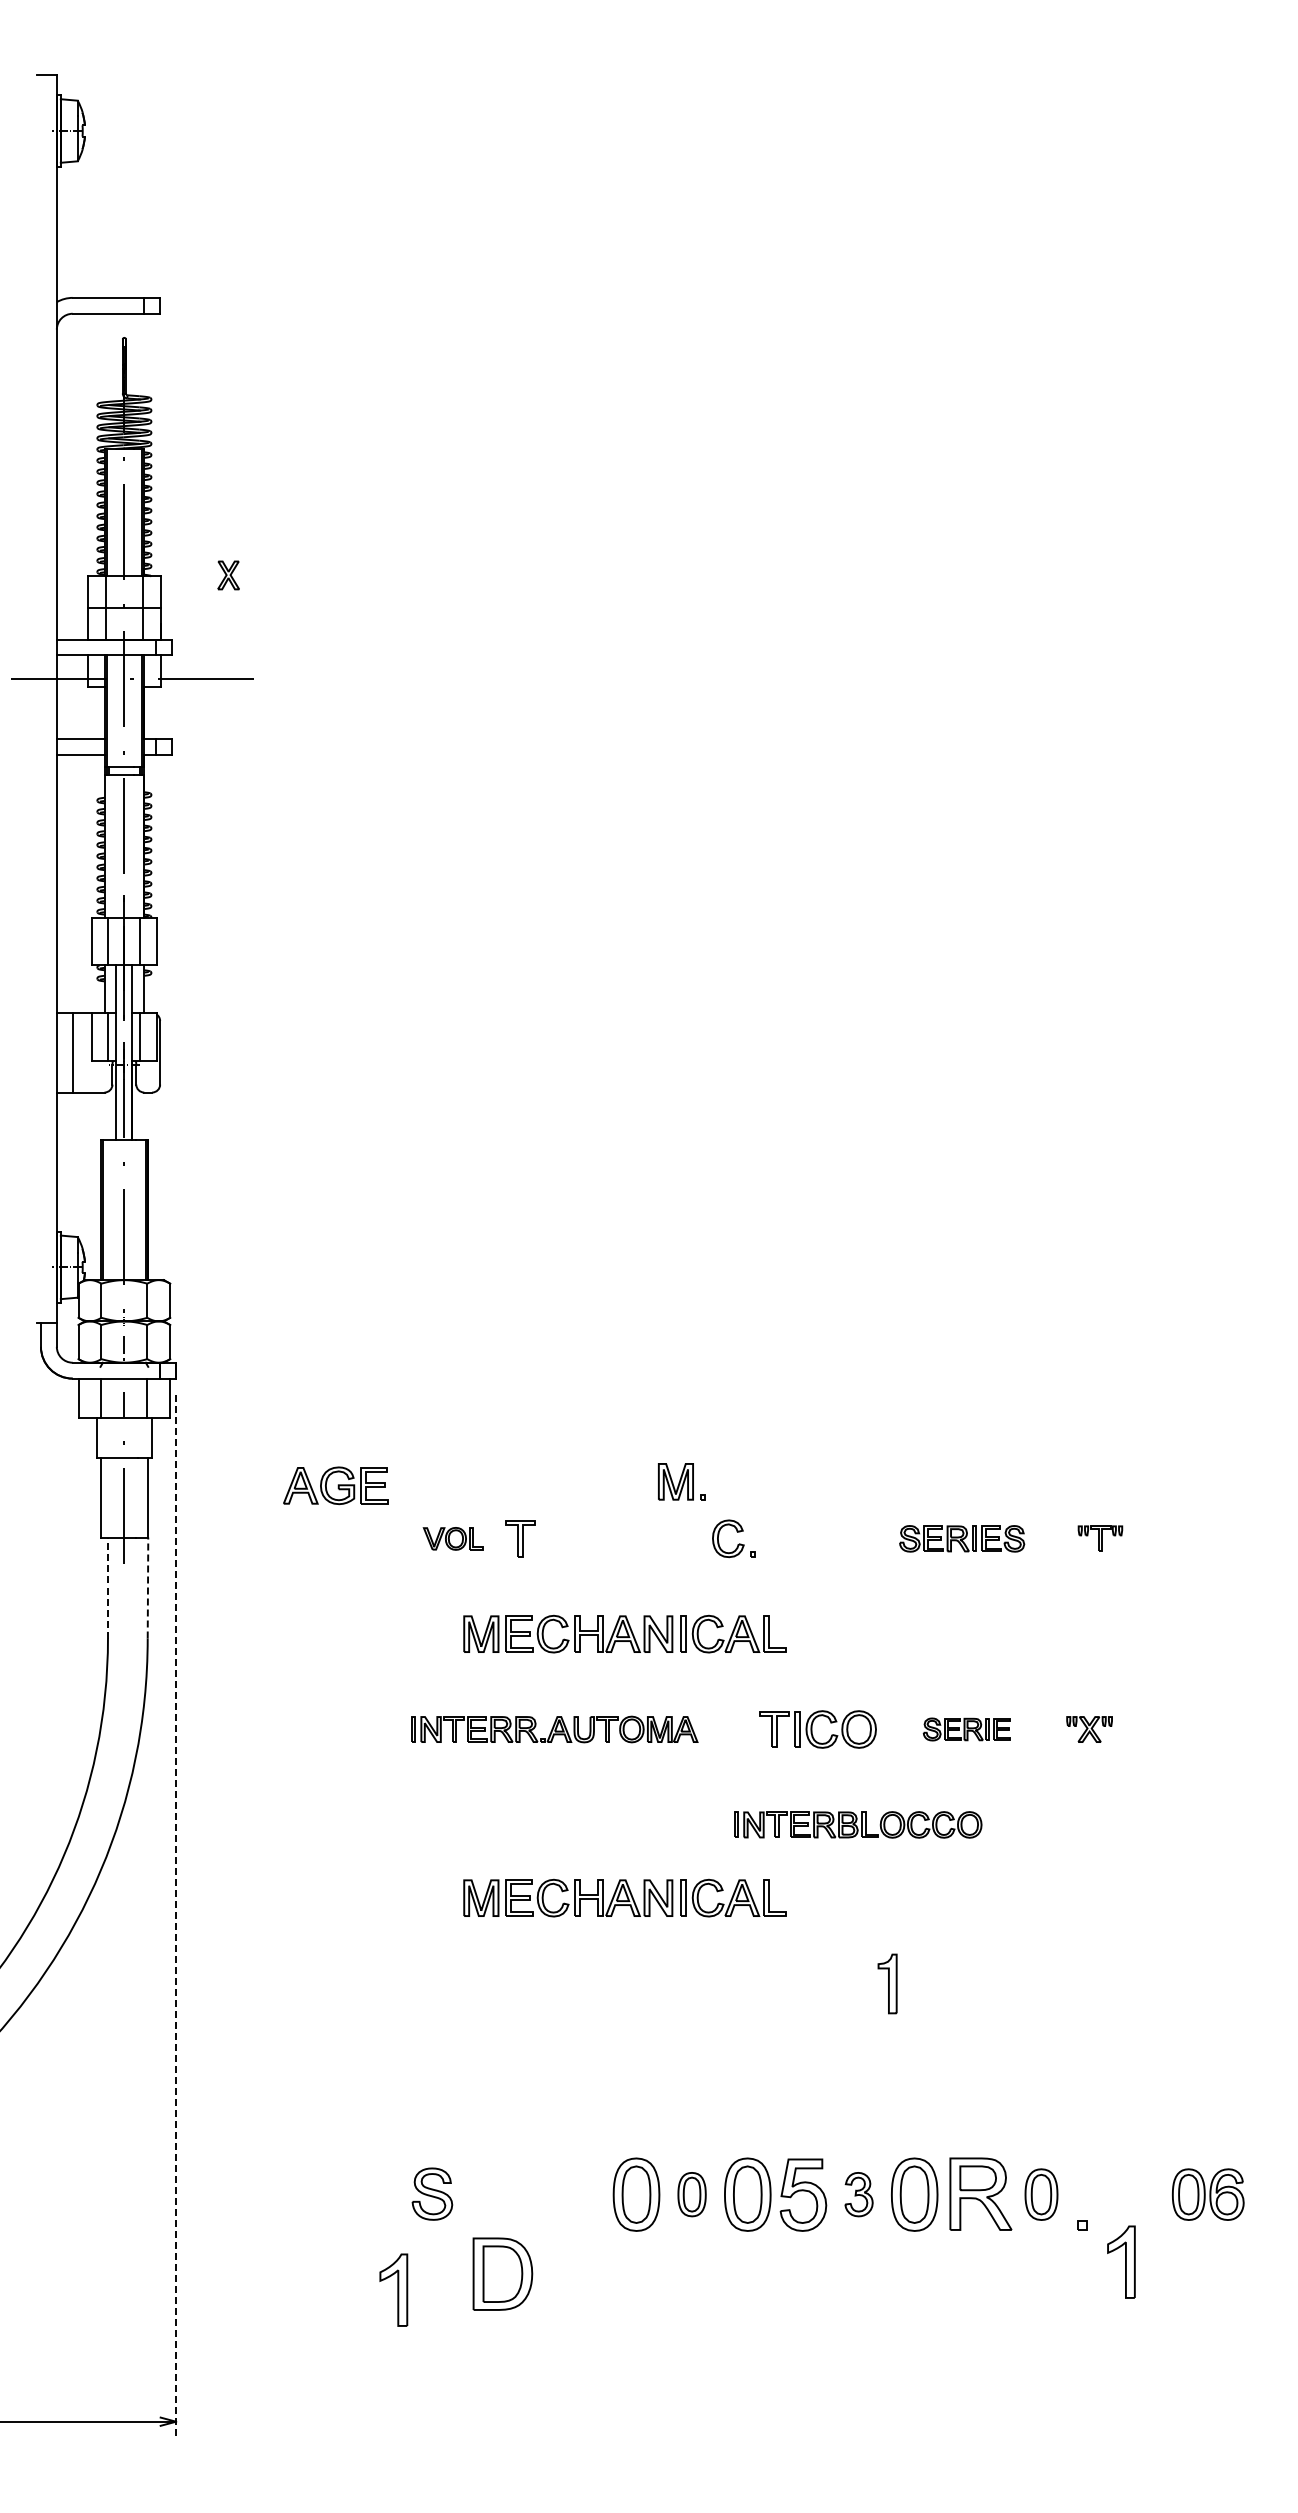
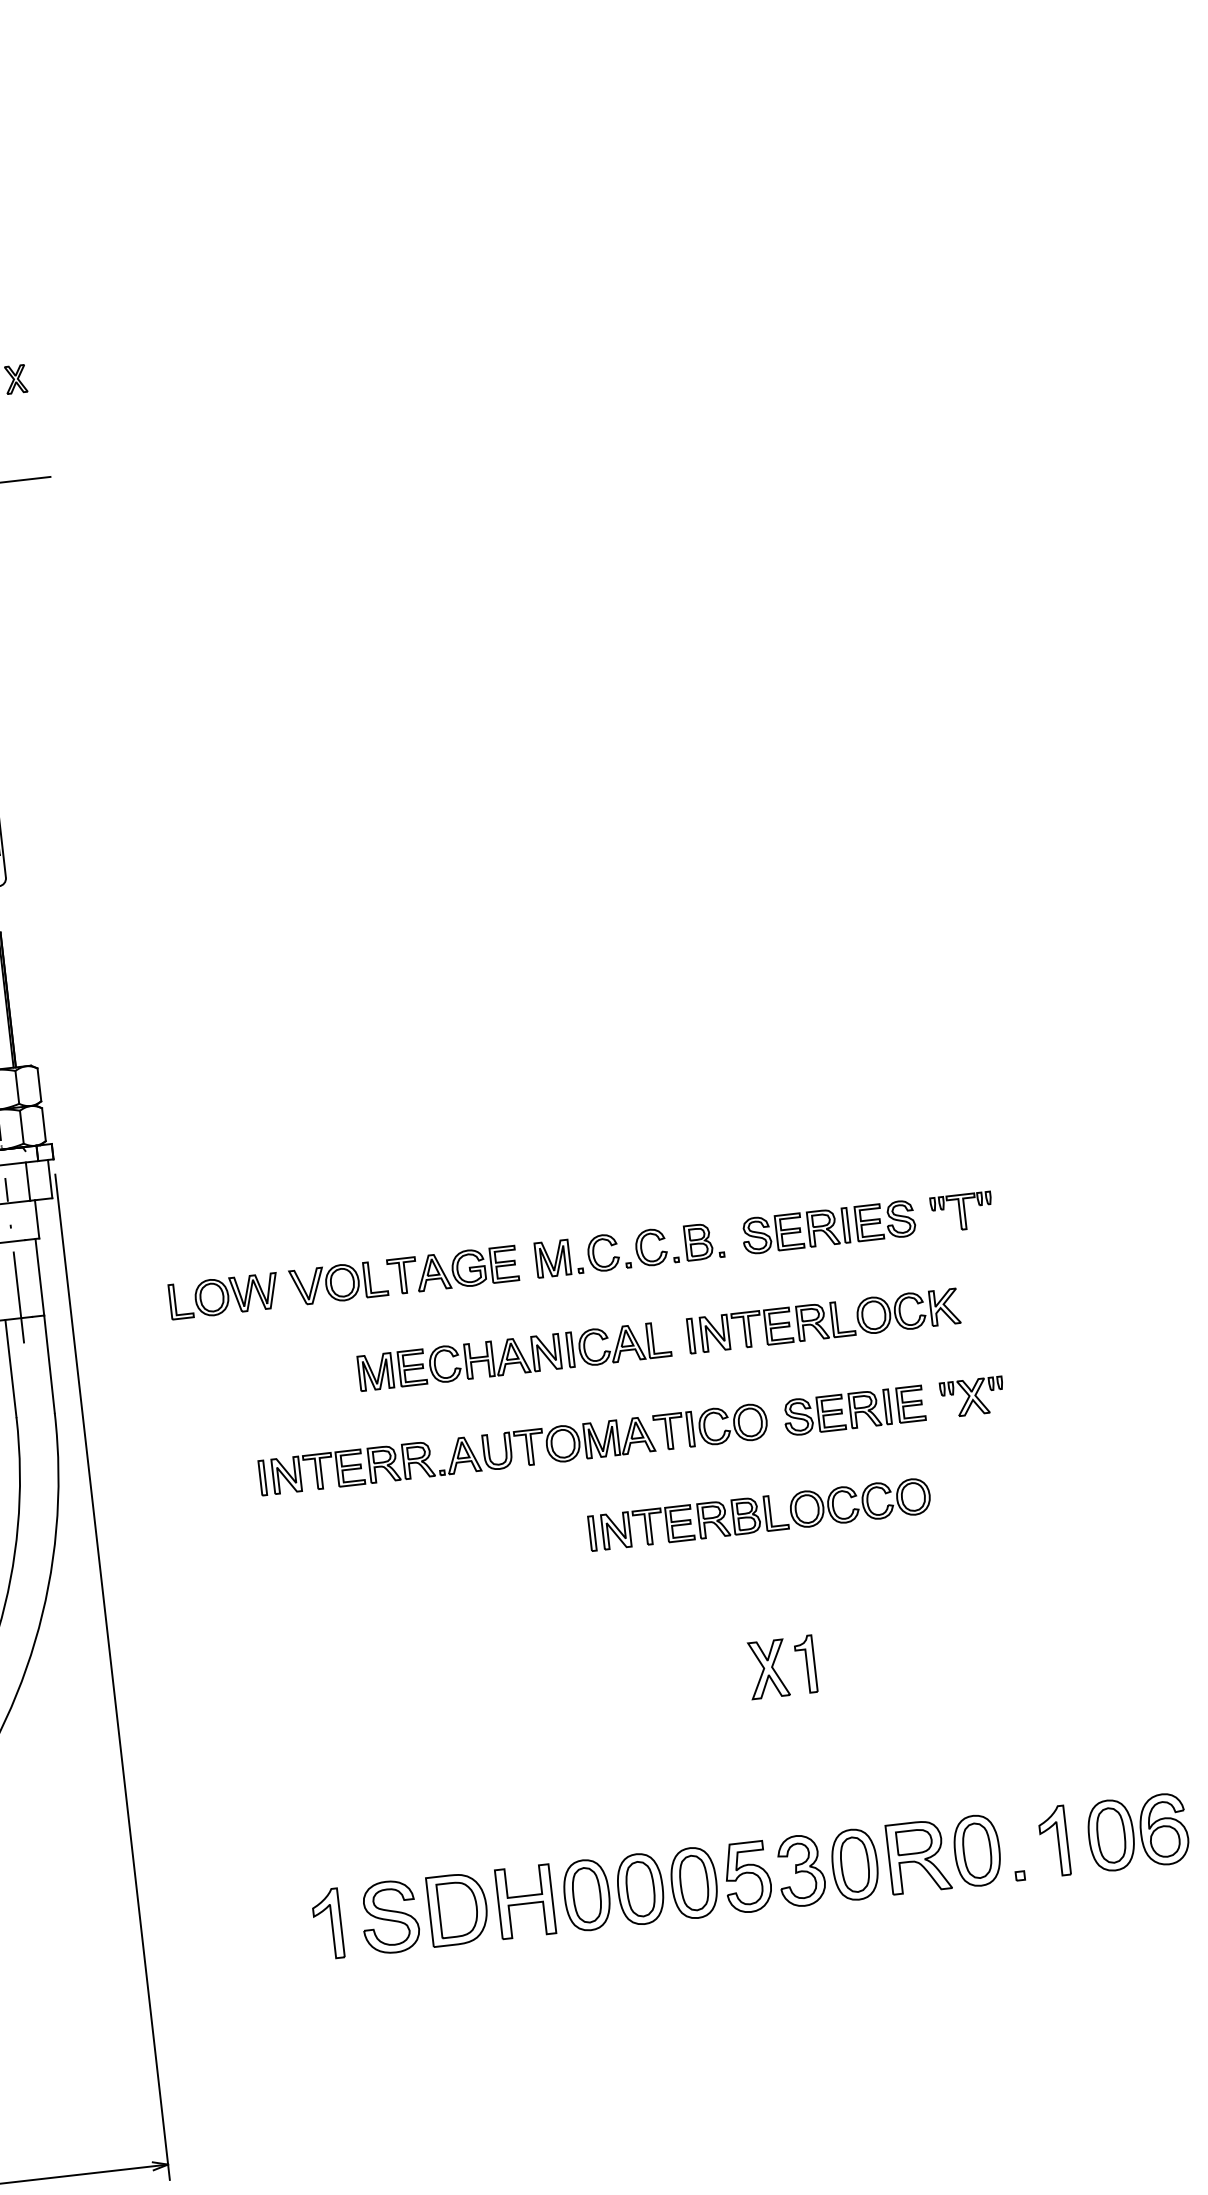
part: (681, 1481) -> (558, 1257), moved
part: (335, 1485) -> (466, 1268), moved
part: (334, 1538) -> (223, 1295), added
part: (453, 1538) -> (338, 1282), size x1.67
part: (806, 1538) -> (678, 1244), added
part: (961, 1538) -> (828, 1227), size x1.43
part: (1100, 1538) -> (962, 1211), size x1.43
line: (107, 1587) -> (10, 1368), dashed -> solid
line: (147, 1587) -> (48, 1363), dashed -> solid
part: (946, 1633) -> (824, 1320), added
part: (554, 1729) -> (456, 1455), size x1.43
part: (966, 1729) -> (853, 1410), size x1.67
part: (1089, 1729) -> (972, 1397), size x1.43
part: (858, 1824) -> (760, 1514), size x1.43
part: (624, 1897) -> (542, 1610), removed
line: (176, 1916) -> (113, 1677), dashed -> solid
part: (848, 1984) -> (768, 1669), added
part: (432, 2193) -> (390, 1916), size x1.43
part: (572, 2193) -> (525, 1901), added
part: (691, 2194) -> (639, 1889), size x1.67
part: (858, 2194) -> (800, 1870), size x1.67
part: (1041, 2194) -> (977, 1850), size x1.43
part: (1207, 2194) -> (1137, 1832), size x1.43
part: (1121, 2261) -> (1054, 1840), moved
part: (502, 2273) -> (457, 1908), moved
part: (393, 2289) -> (327, 1923), moved

